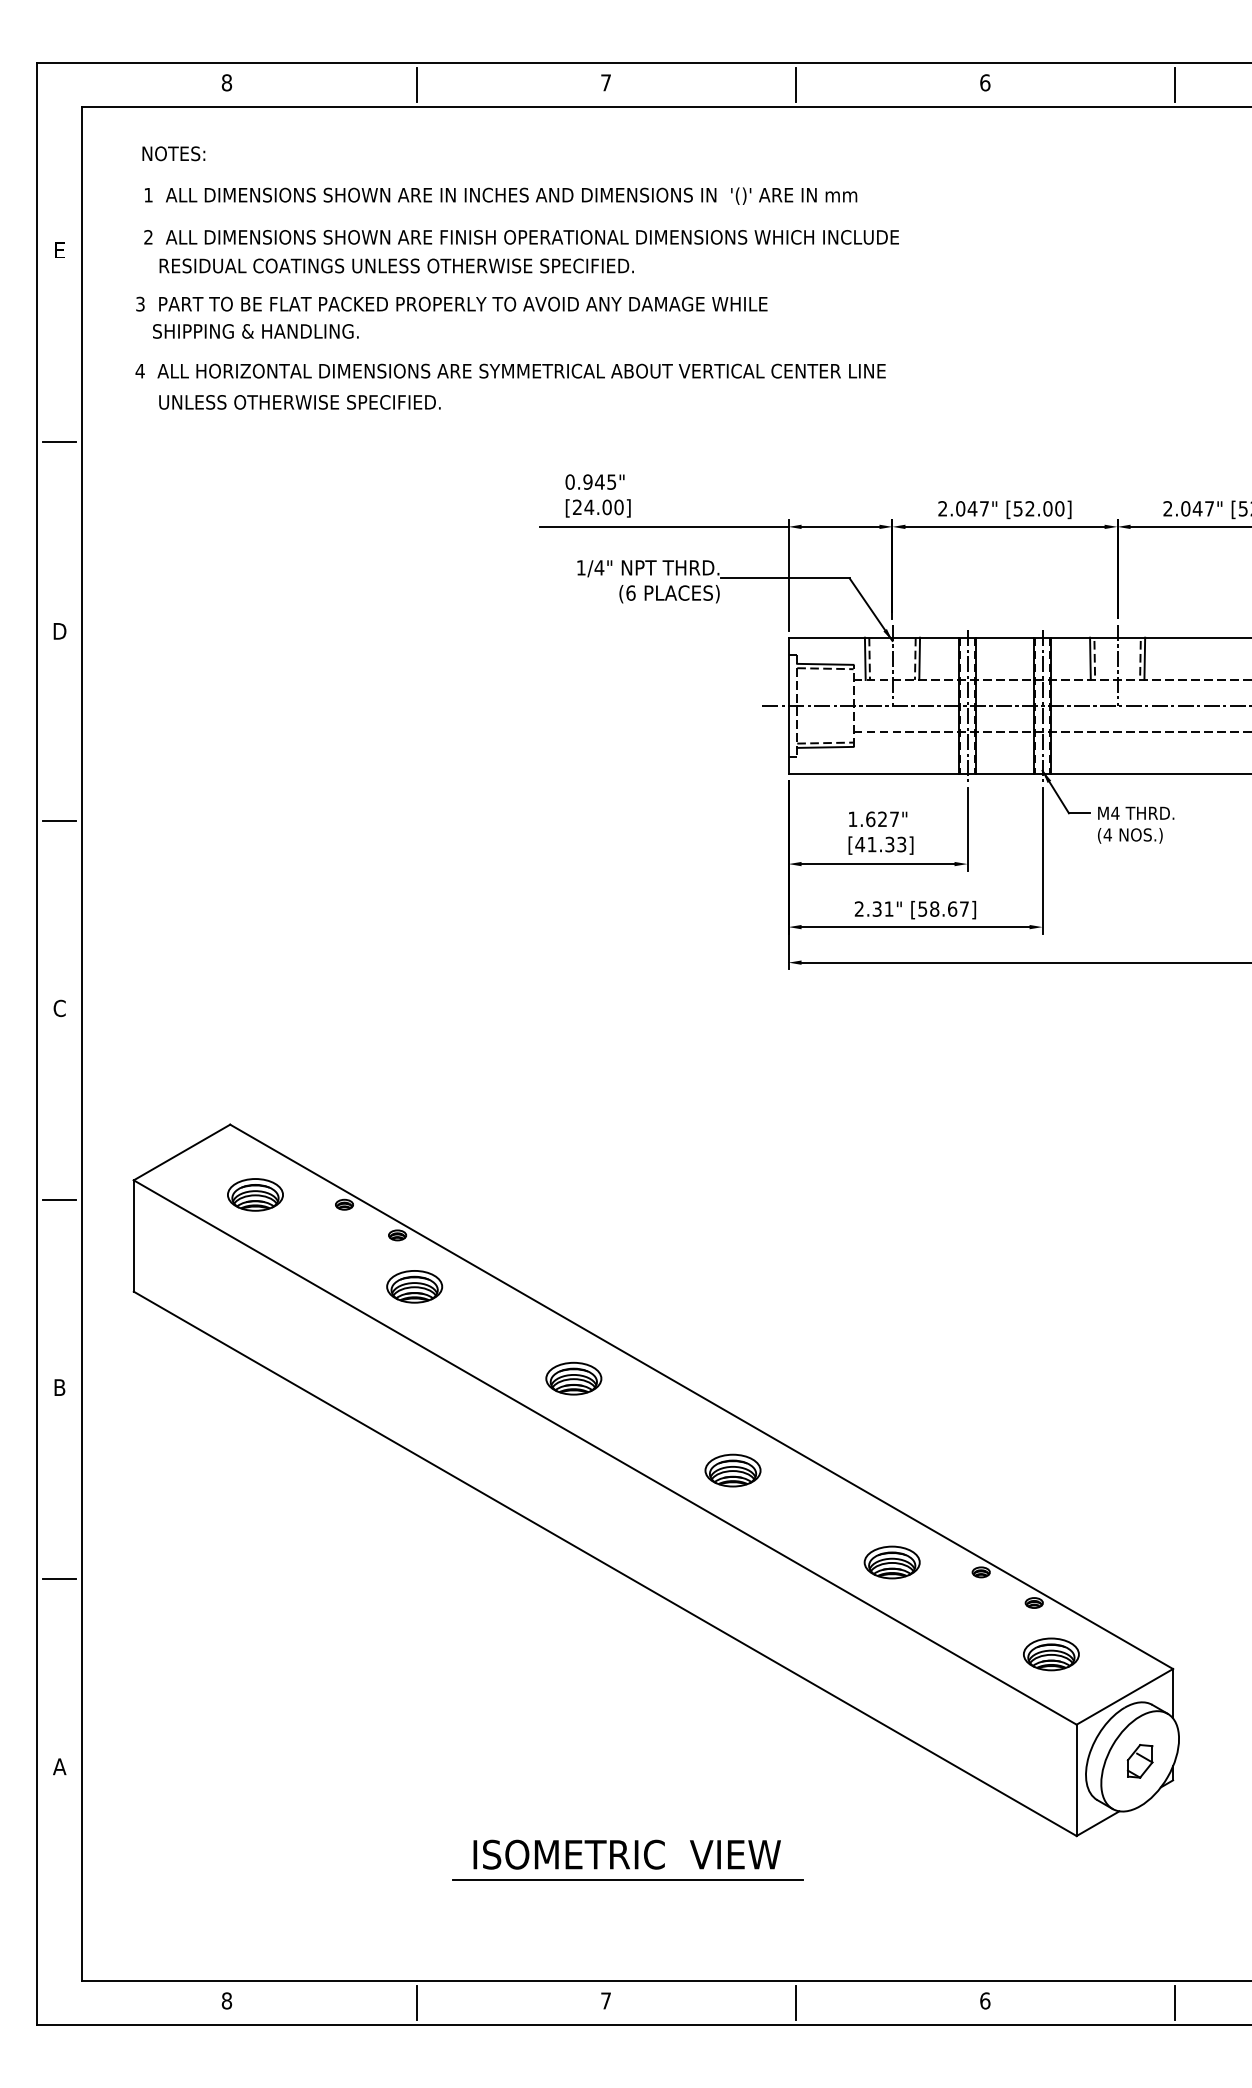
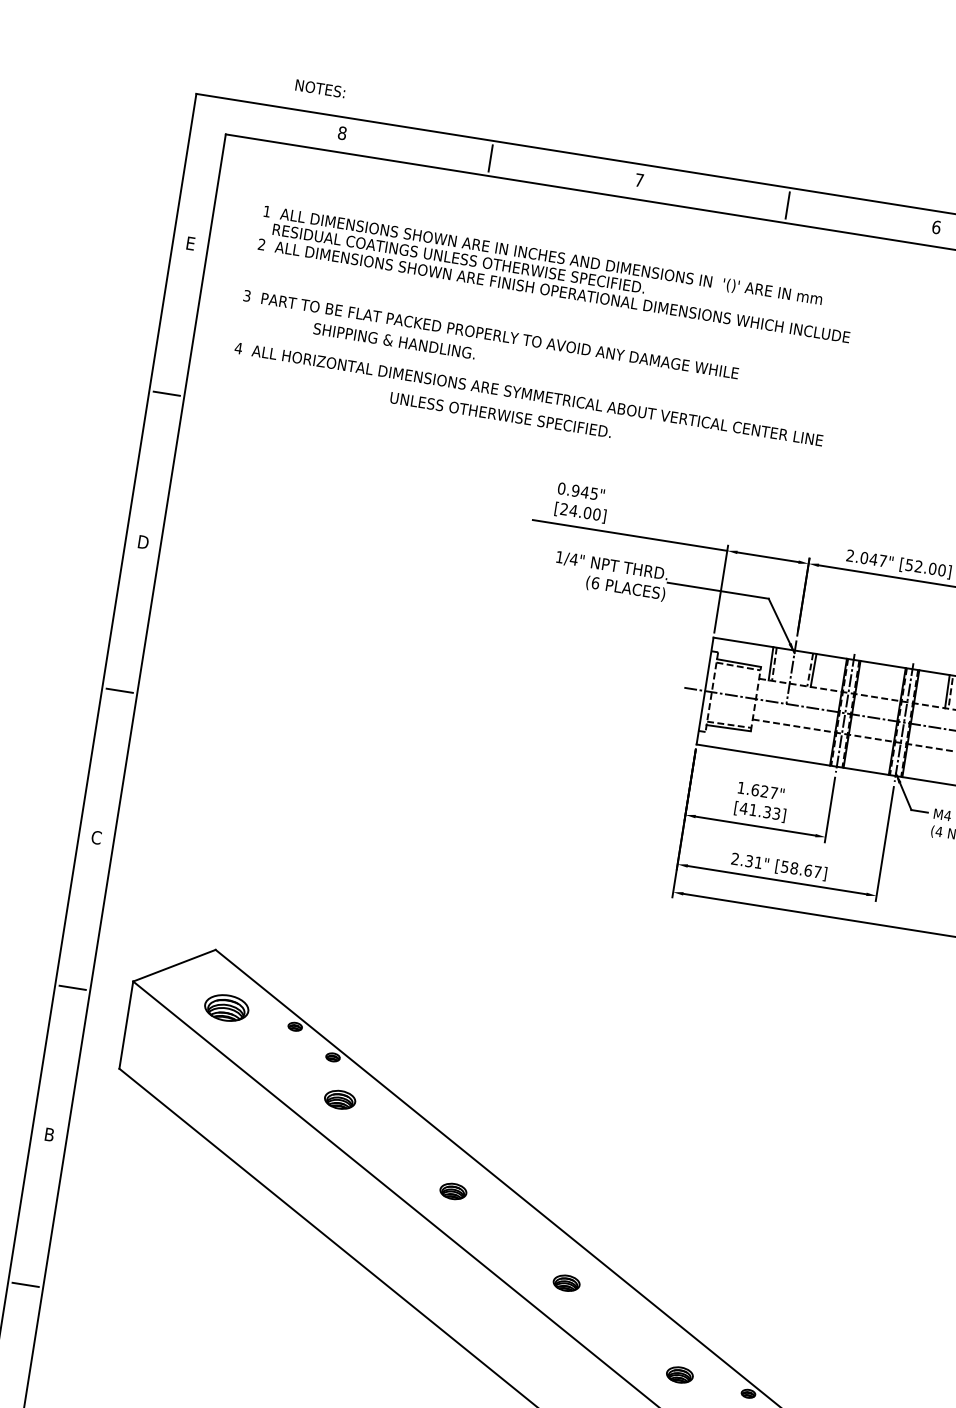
text: (173, 153) -> (320, 88), moved
text: (396, 265) -> (458, 258), moved
text: (255, 331) -> (394, 341), moved
text: (299, 402) -> (500, 415), moved
part: (414, 1286) -> (339, 1099), size x0.7
part: (573, 1378) -> (453, 1191), size x0.6
part: (732, 1470) -> (566, 1283), size x0.6
part: (891, 1562) -> (679, 1374), size x0.6

